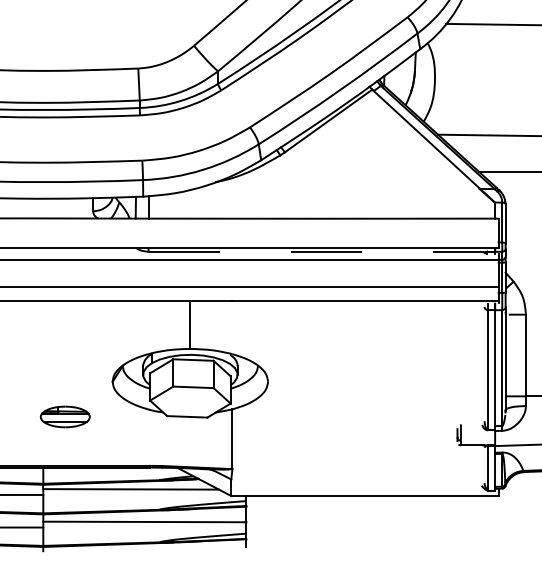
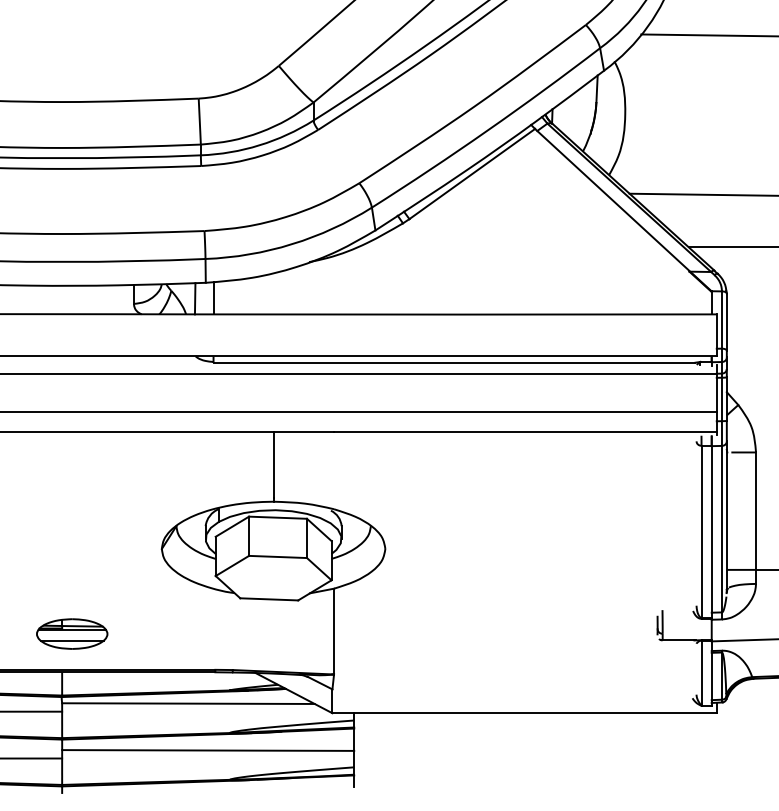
line: (316, 252) -> (454, 363), dashed -> solid
part: (64, 416) -> (71, 633), moved

